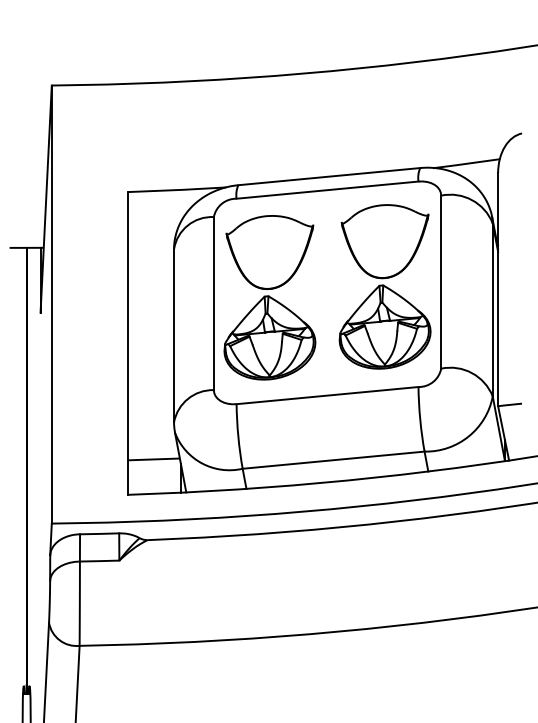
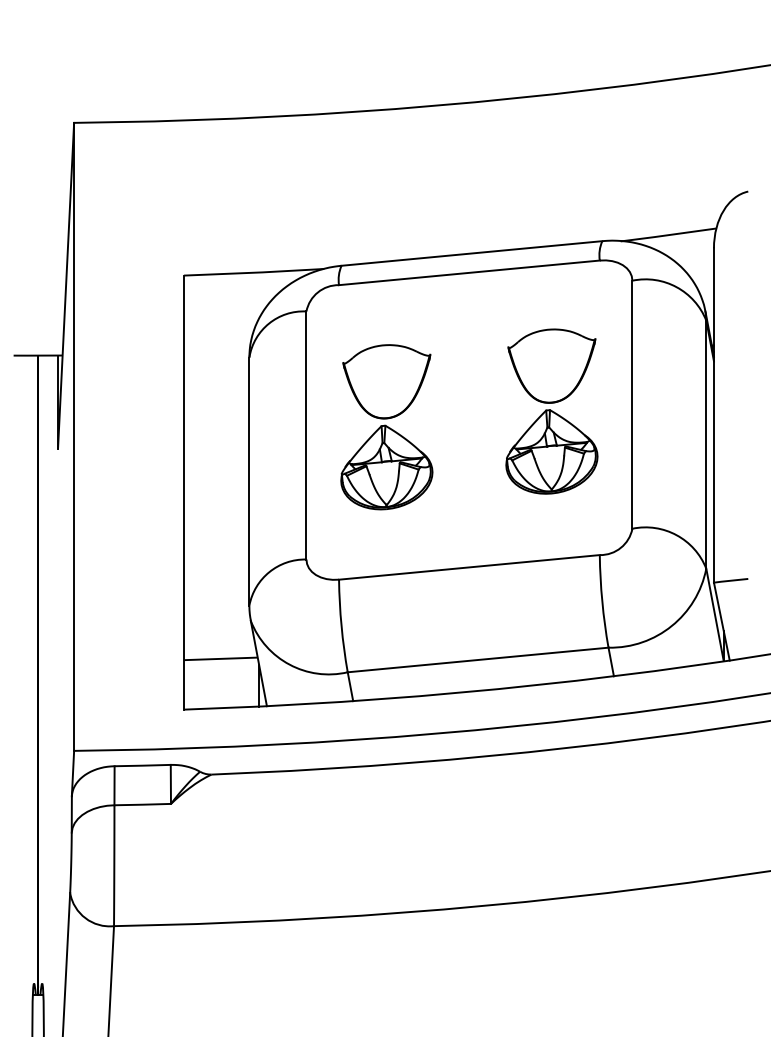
part: (384, 286) -> (551, 410), size x0.7
part: (269, 297) -> (386, 426), size x0.7

